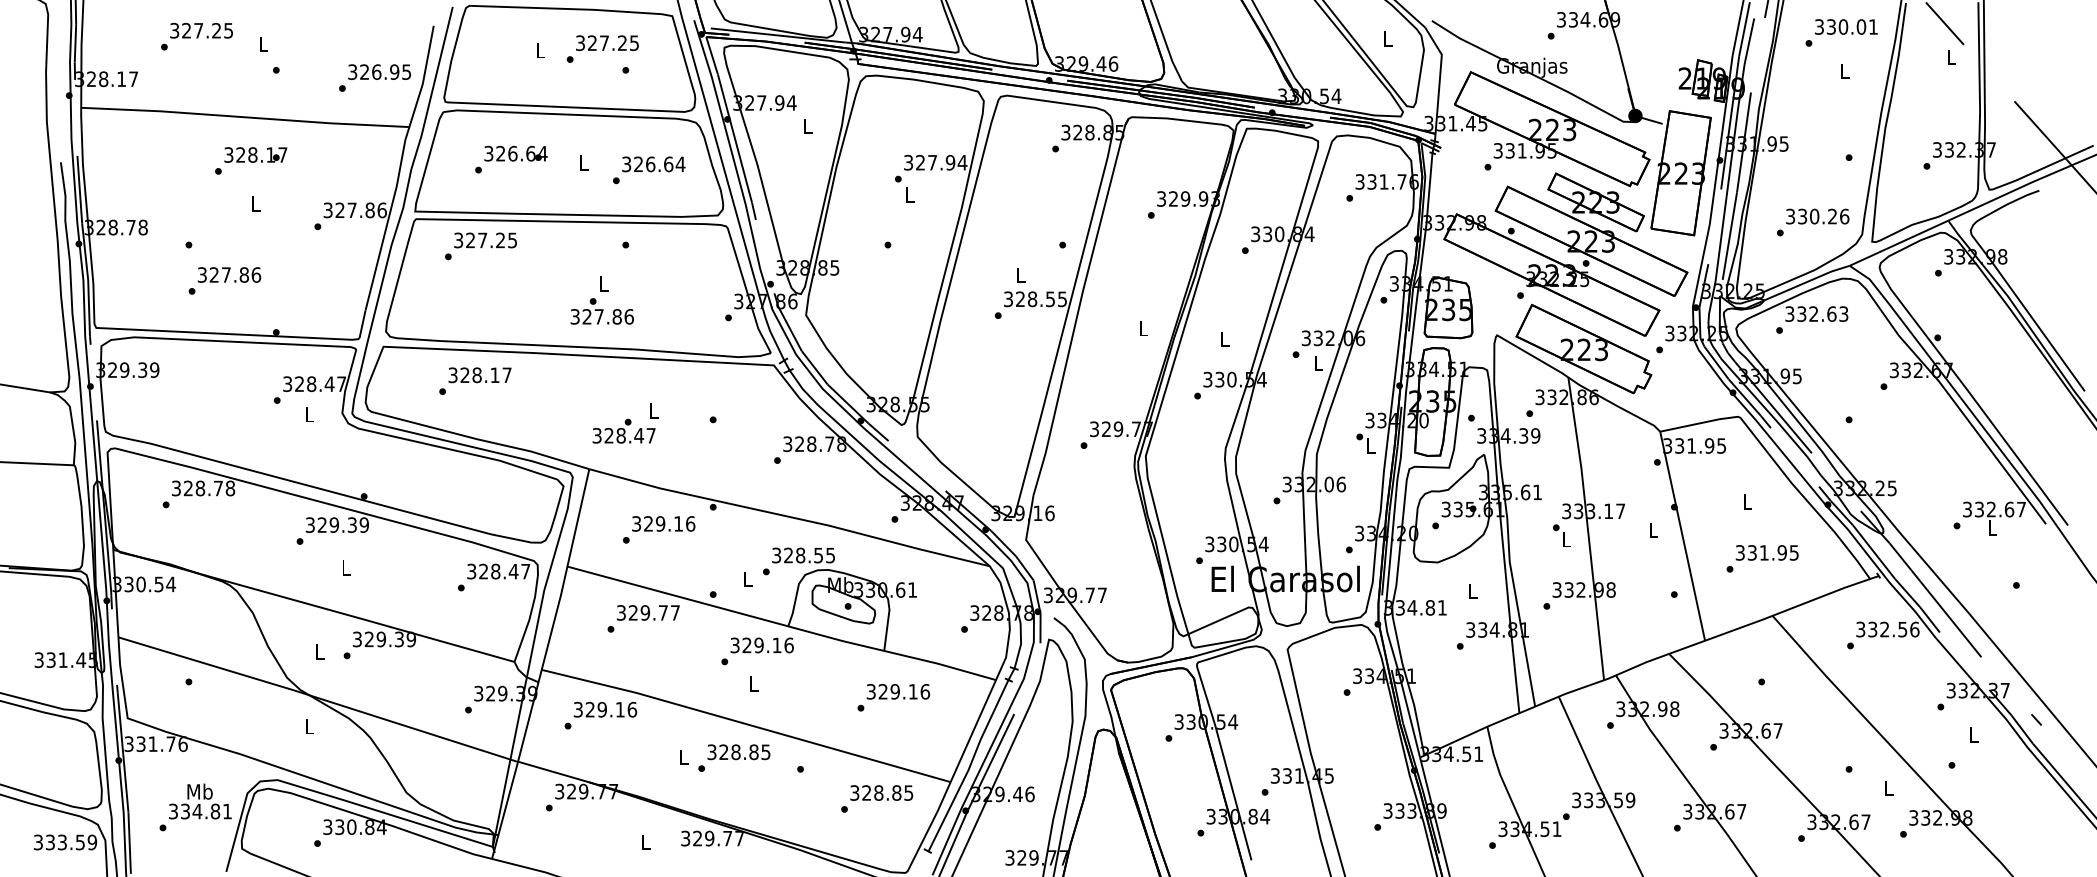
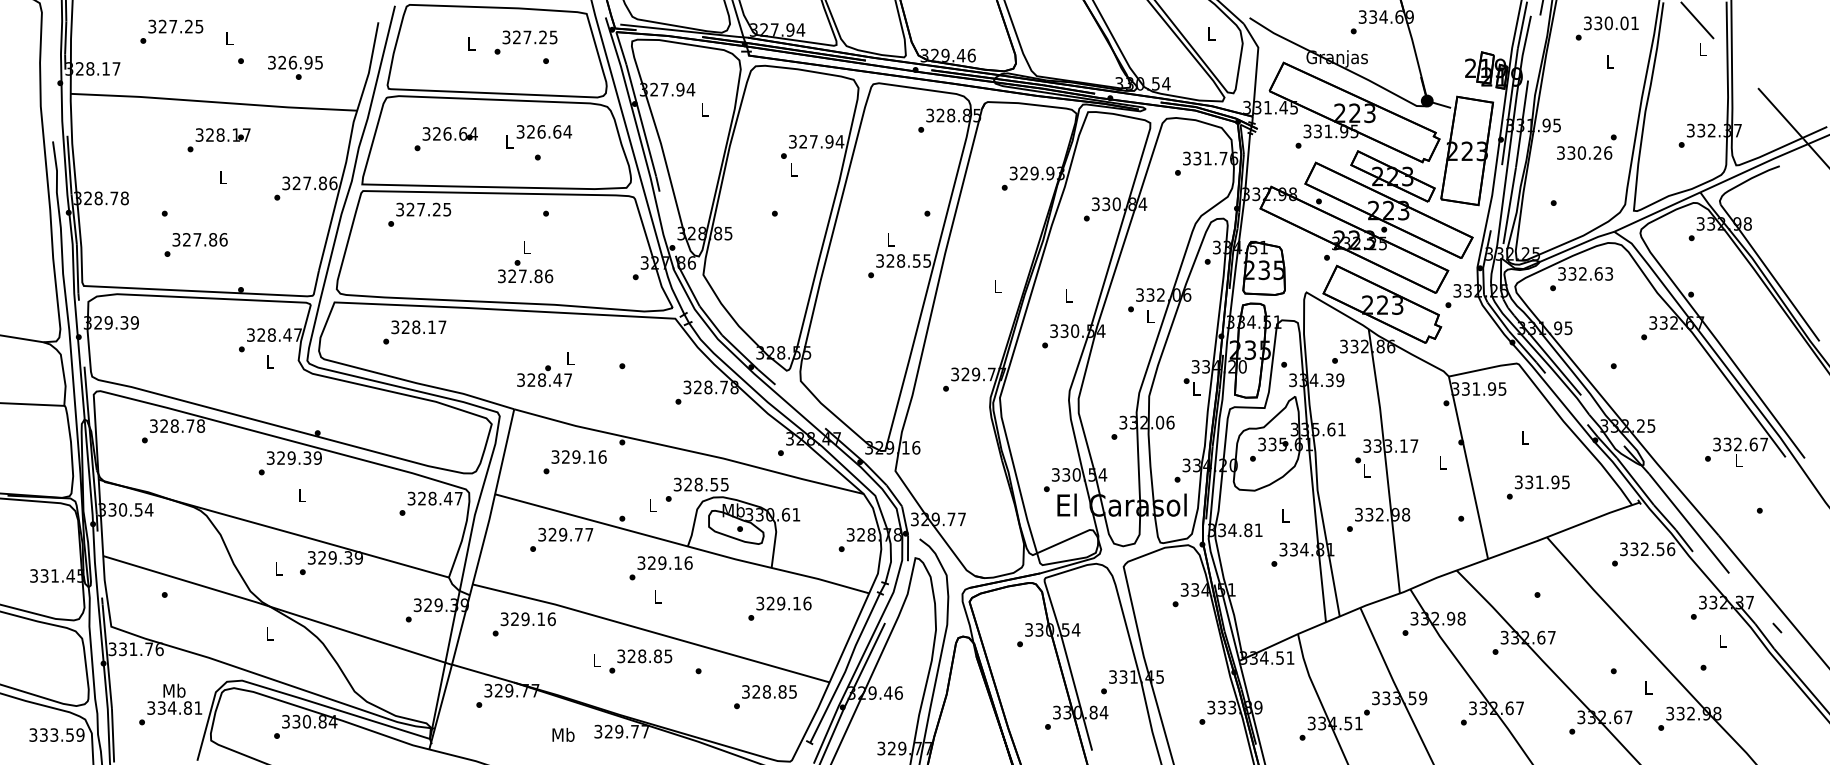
text: (379, 71) -> (295, 62), moved
text: (653, 164) -> (544, 132), moved
text: (1817, 216) -> (1584, 152), moved
text: (645, 842) -> (563, 735), L -> Mb

